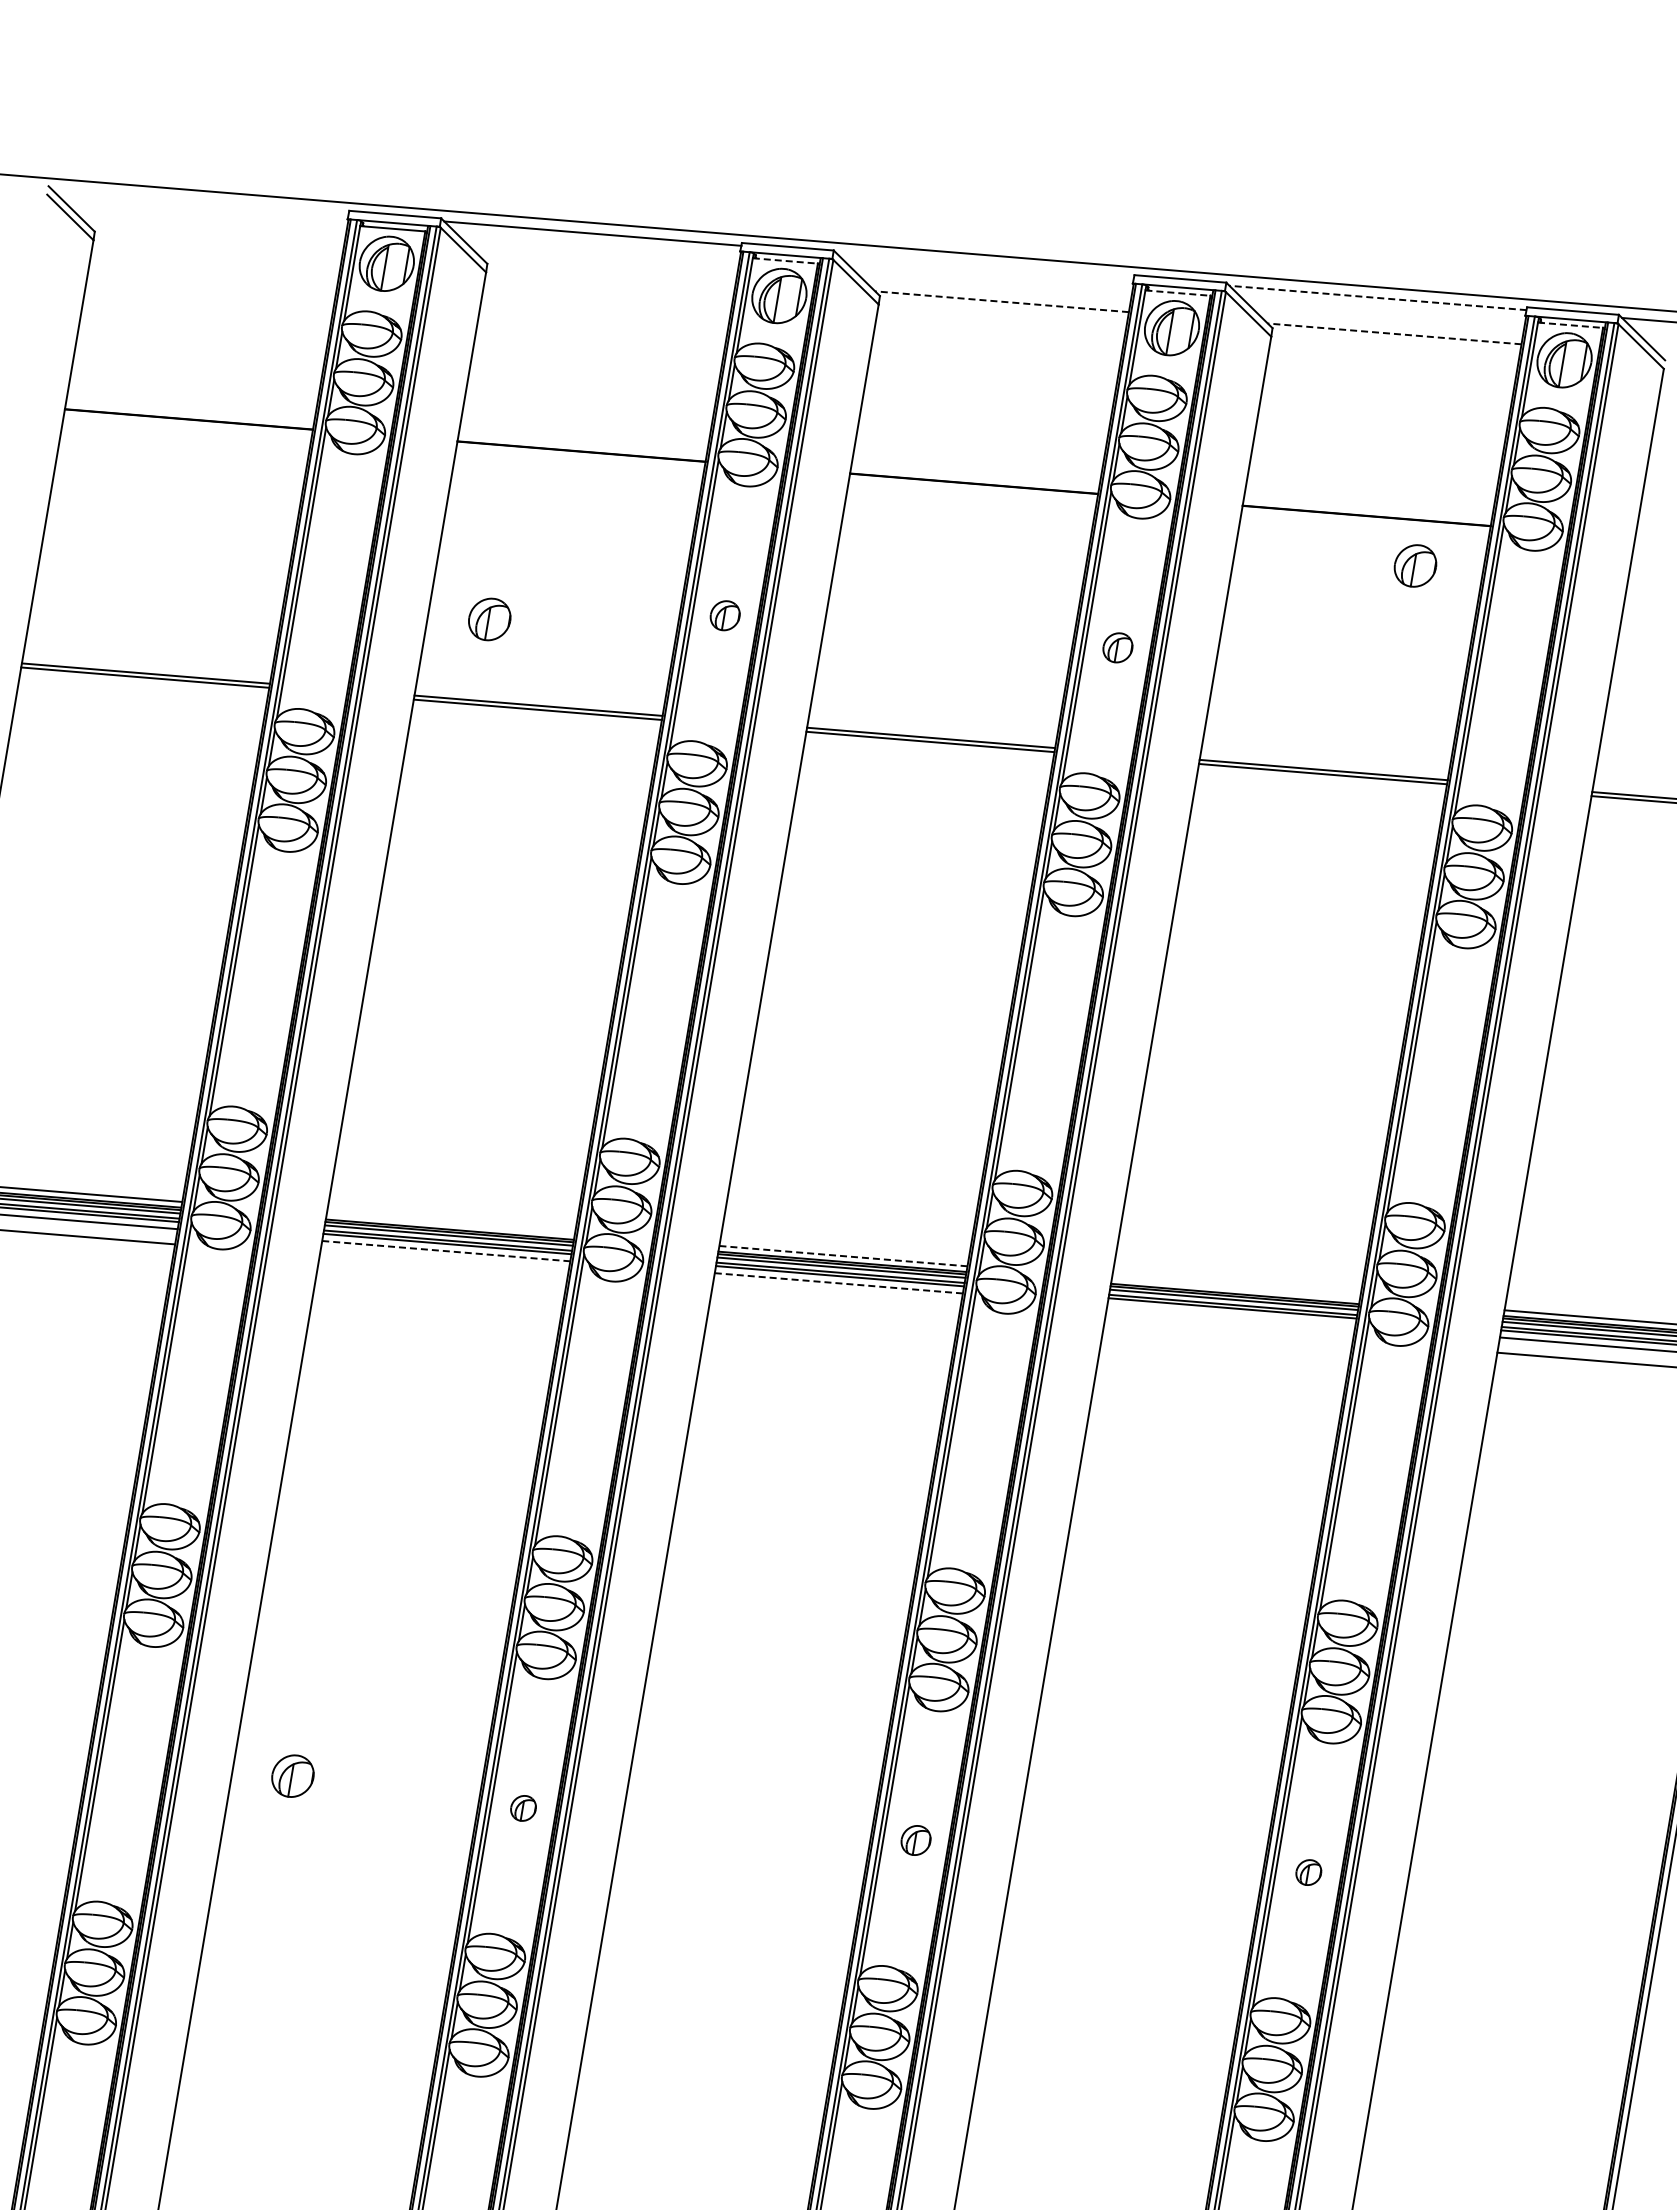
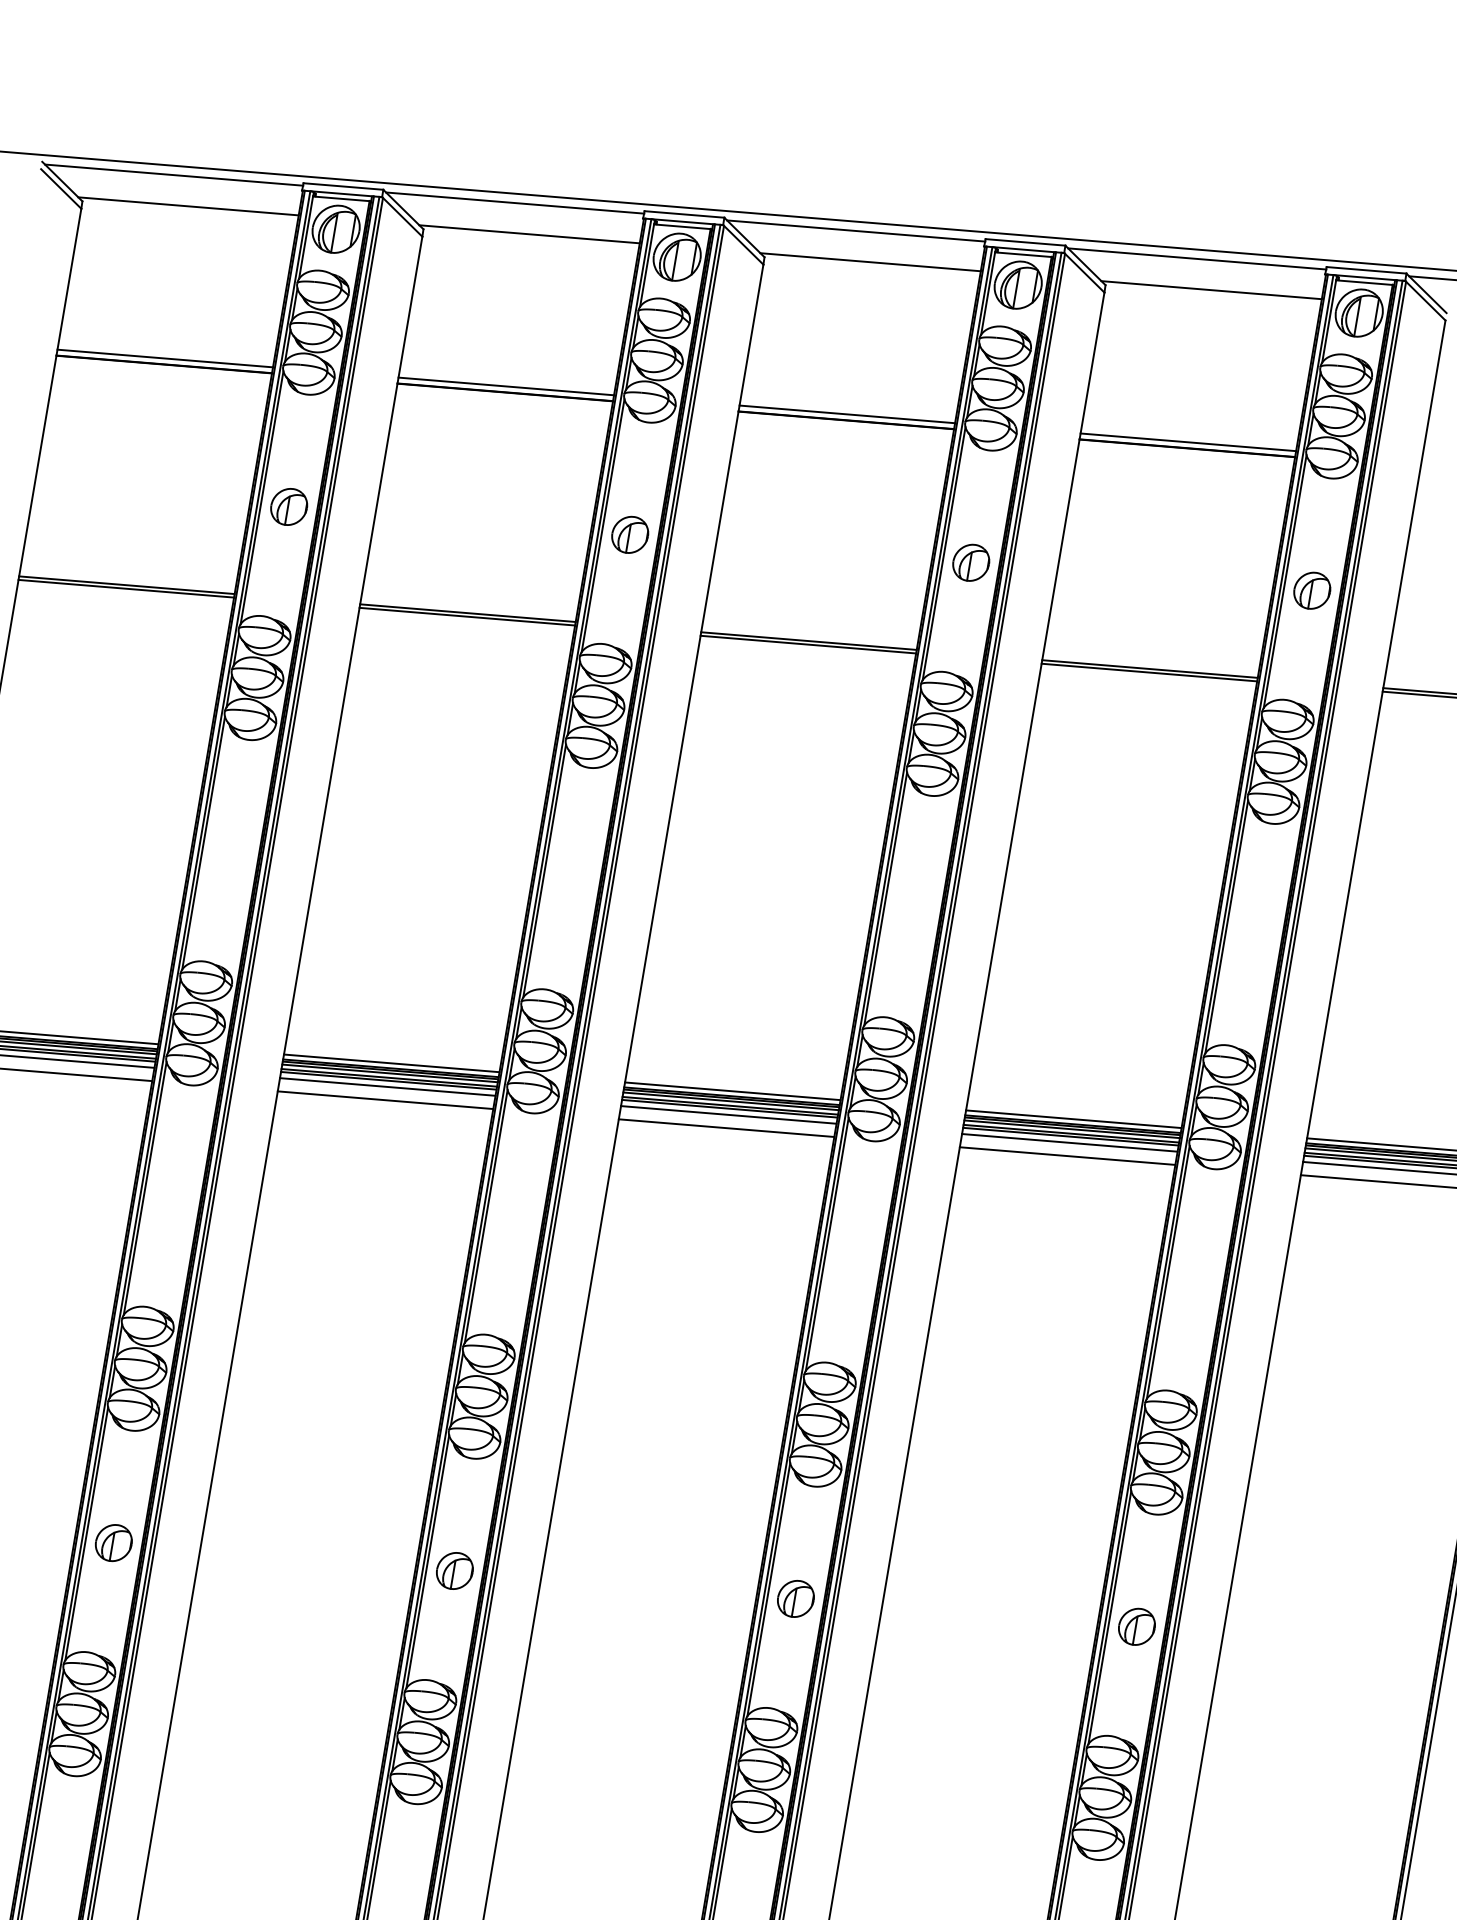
line: (200, 201) -> (174, 175), added
line: (216, 237) -> (188, 206), added
line: (785, 260) -> (682, 226), dashed -> solid
line: (985, 265) -> (856, 230), added
line: (609, 269) -> (529, 234), added
line: (1177, 293) -> (1022, 255), dashed -> solid
line: (1377, 297) -> (1196, 258), dashed -> solid
line: (1001, 301) -> (870, 261), dashed -> solid
line: (1570, 325) -> (1364, 282), dashed -> solid
line: (1394, 333) -> (1211, 289), dashed -> solid
line: (190, 412) -> (165, 358), added
line: (582, 444) -> (506, 386), added
line: (975, 476) -> (847, 414), added
line: (1367, 508) -> (1188, 441), added
part: (1415, 565) -> (1312, 590), moved
part: (724, 615) -> (629, 534), size x1.43
part: (489, 619) -> (288, 506), moved
part: (1117, 647) -> (970, 562), size x1.43
line: (450, 1223) -> (391, 1062), added
line: (446, 1251) -> (387, 1087), dashed -> solid
line: (843, 1256) -> (732, 1091), dashed -> solid
line: (443, 1266) -> (385, 1100), added
line: (839, 1283) -> (729, 1115), dashed -> solid
line: (1236, 1288) -> (1074, 1119), added
line: (836, 1298) -> (726, 1128), added
line: (1231, 1315) -> (1069, 1142), added
line: (1228, 1330) -> (1067, 1155), added
part: (292, 1775) -> (113, 1542), moved
part: (523, 1808) -> (454, 1571), size x1.67
part: (915, 1840) -> (795, 1598), size x1.43
part: (1308, 1872) -> (1136, 1626), size x1.67

